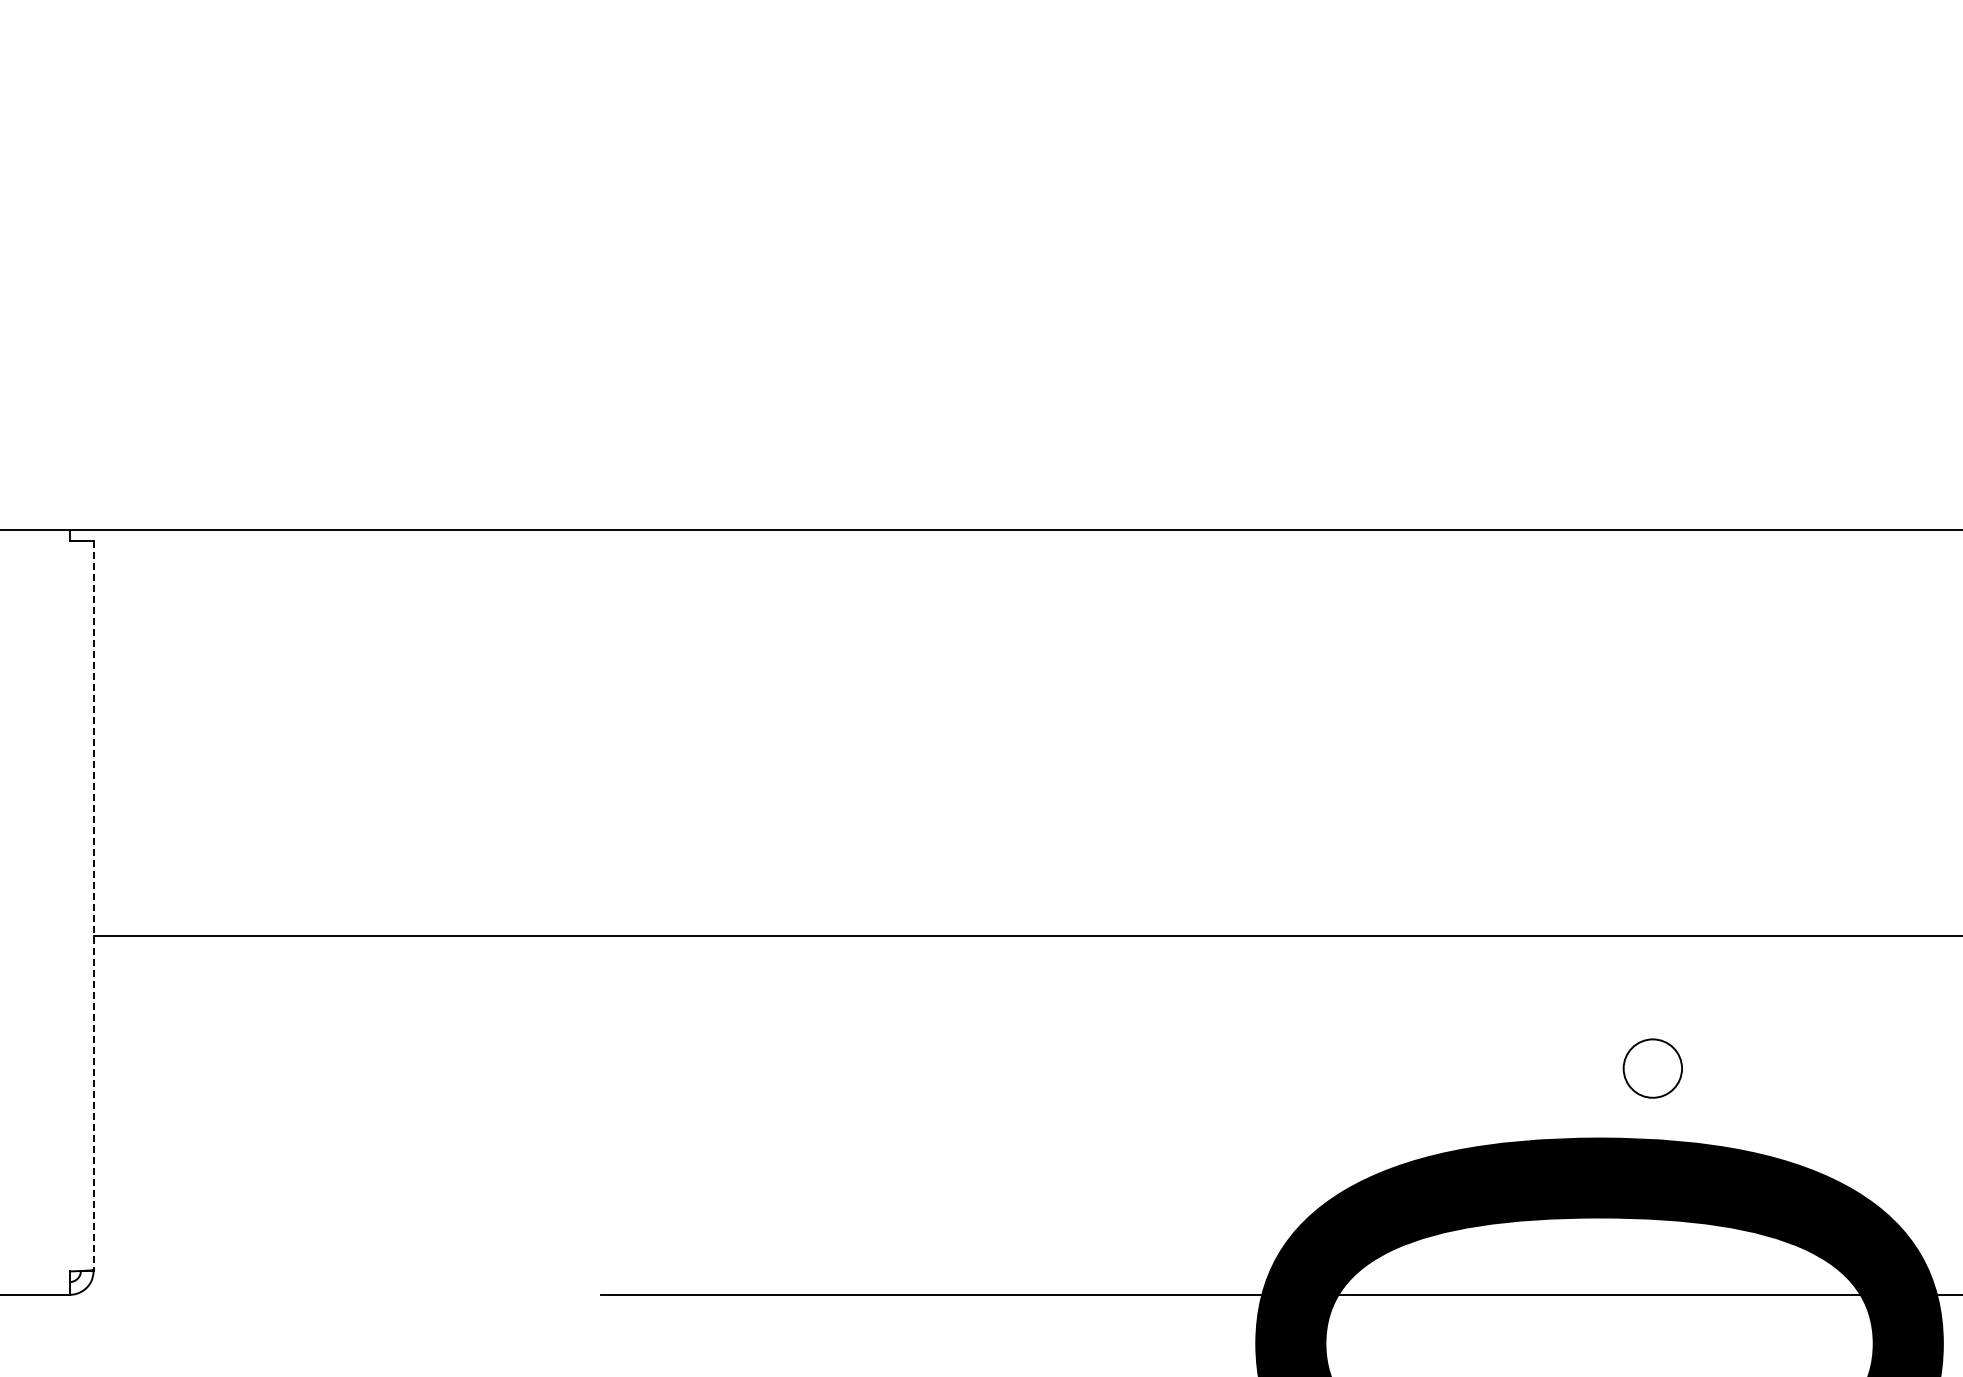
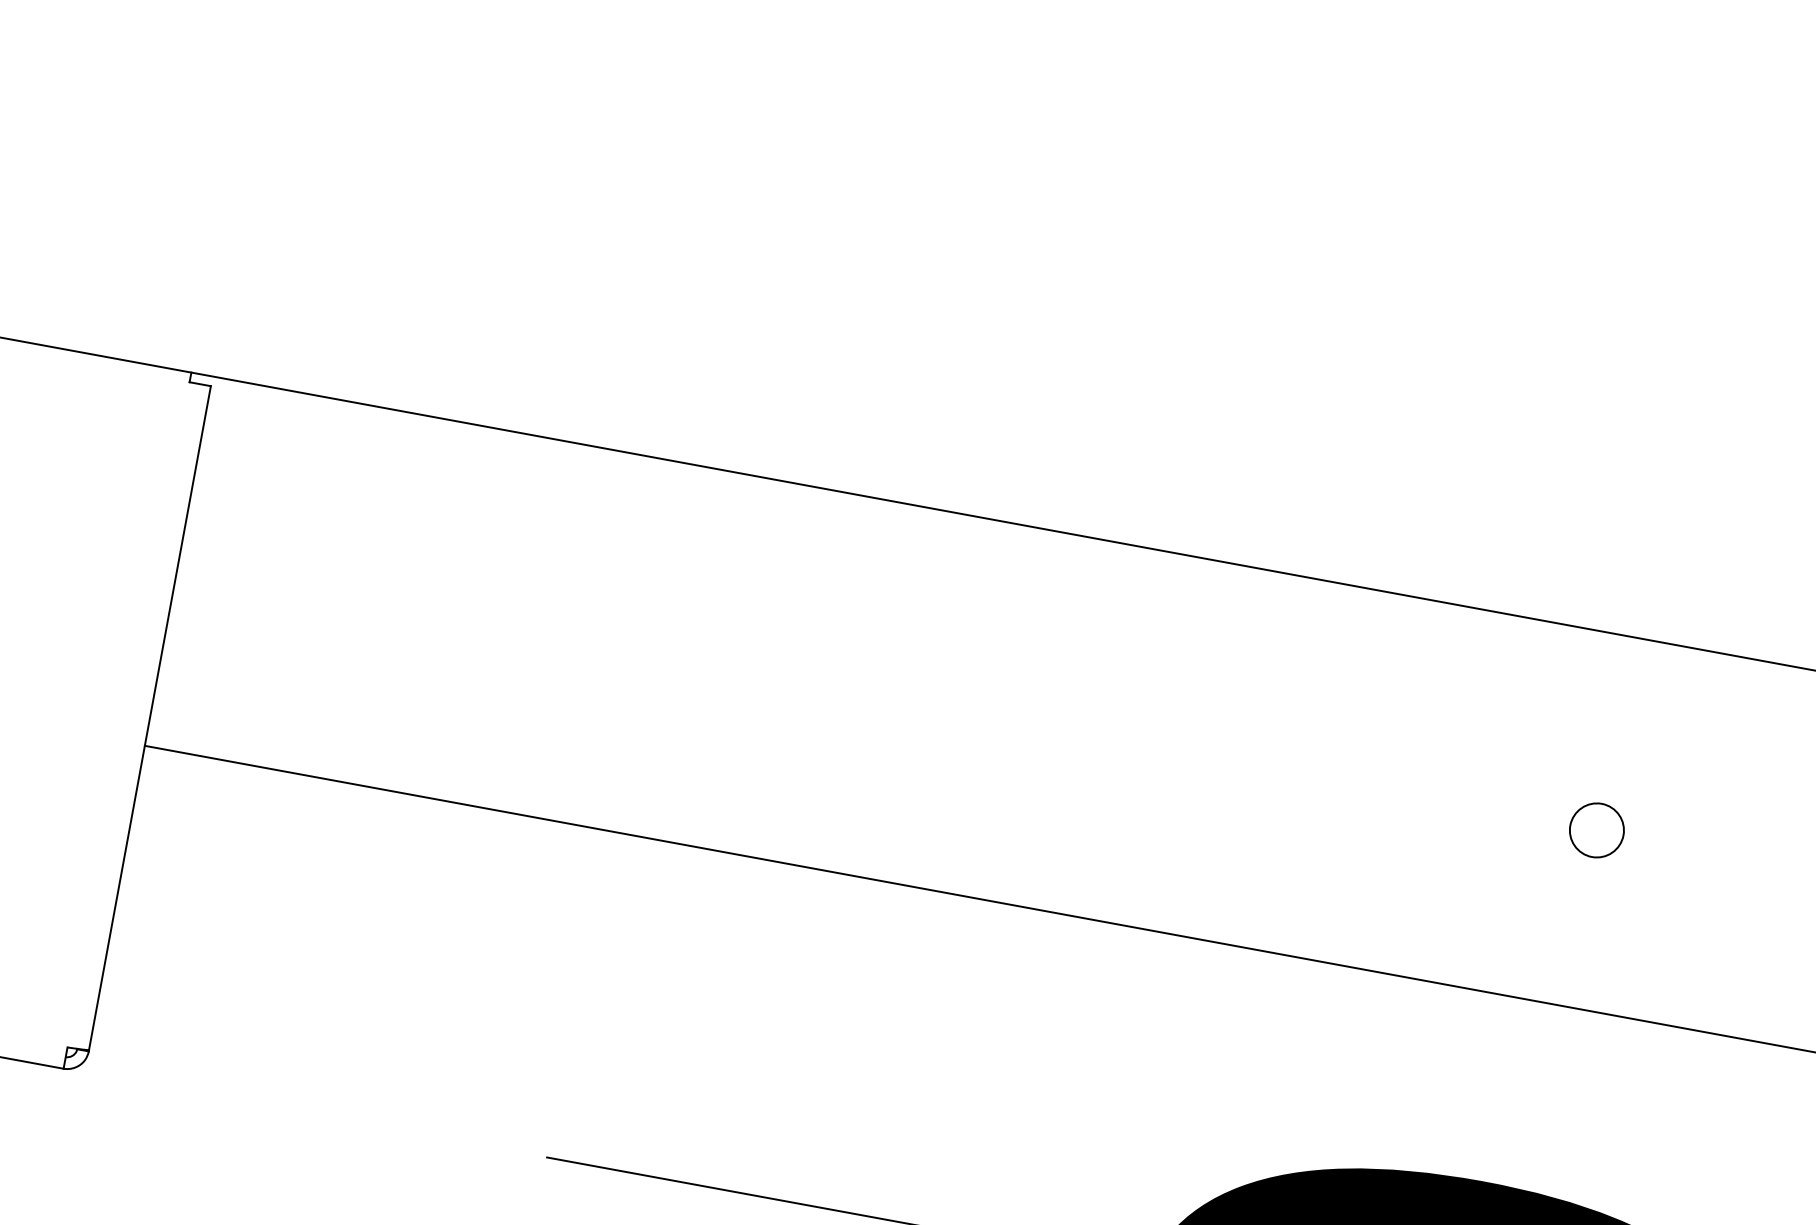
line: (93, 905) -> (149, 718), dashed -> solid
circle: (1652, 1068) -> (1596, 830), moved

